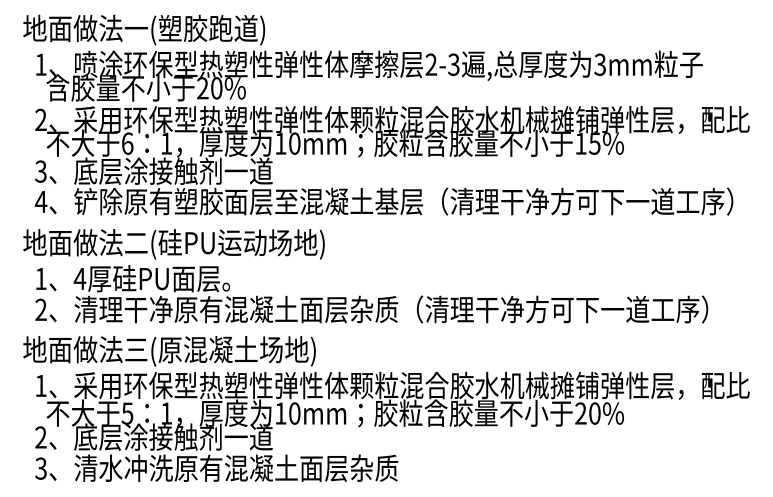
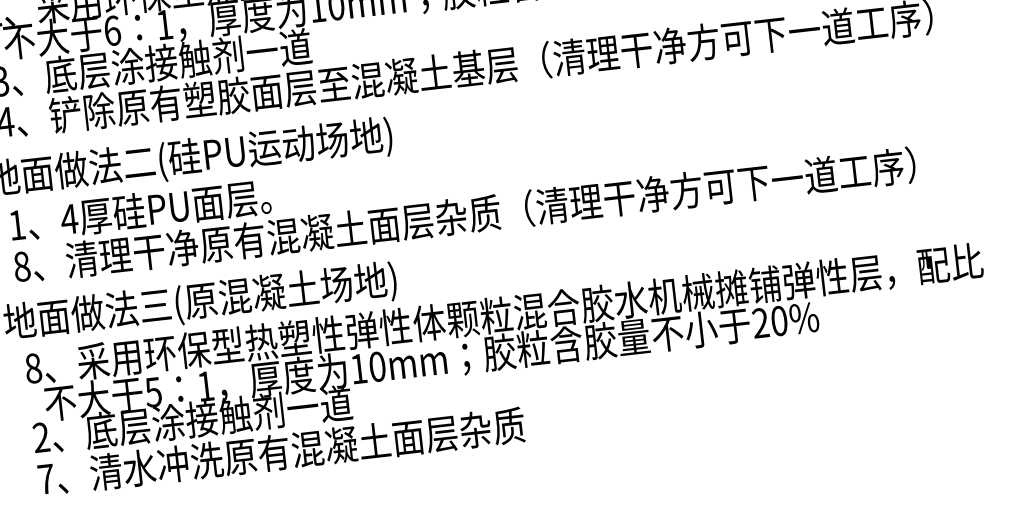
text: (40, 309) -> (21, 266), 2 -> 8
text: (40, 385) -> (32, 368), 1 -> 8
text: (40, 468) -> (45, 479), 3 -> 7

